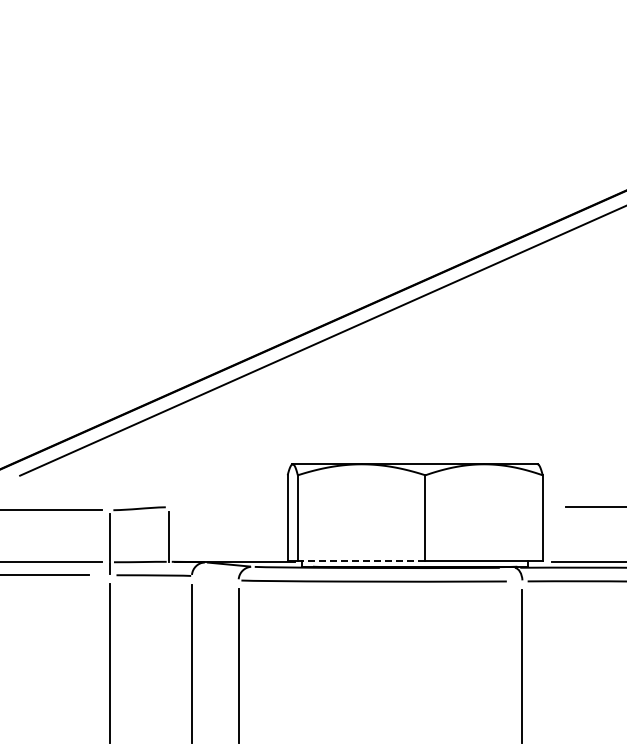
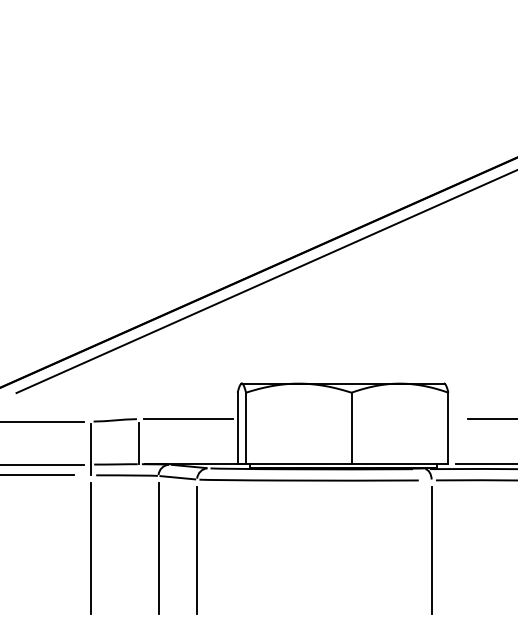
line: (227, 507) -> (187, 419), added
line: (361, 561) -> (298, 463), dashed -> solid
line: (215, 578) -> (178, 477), added

